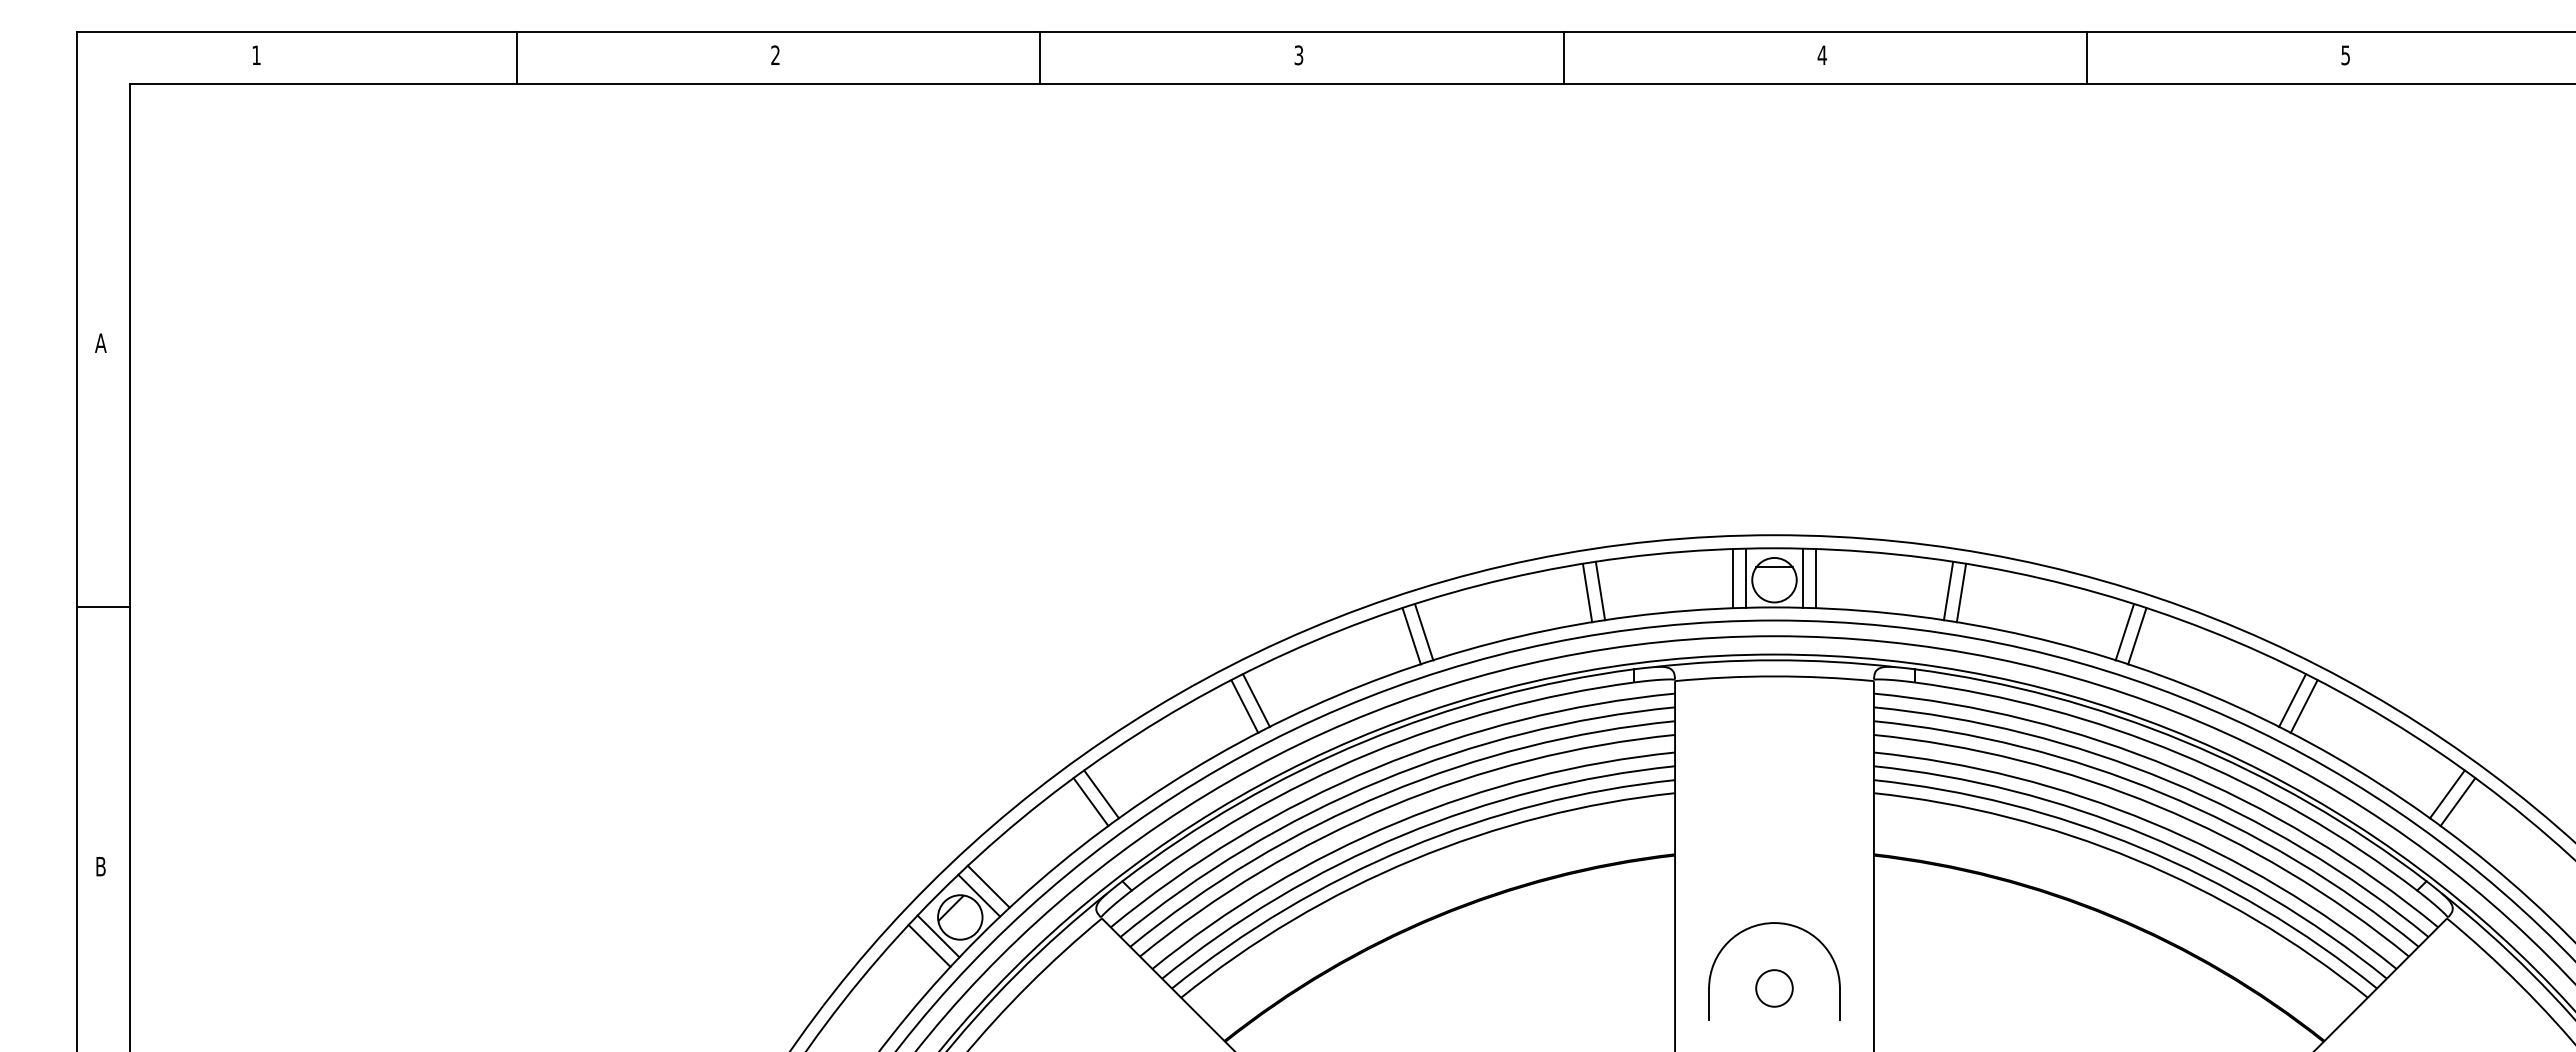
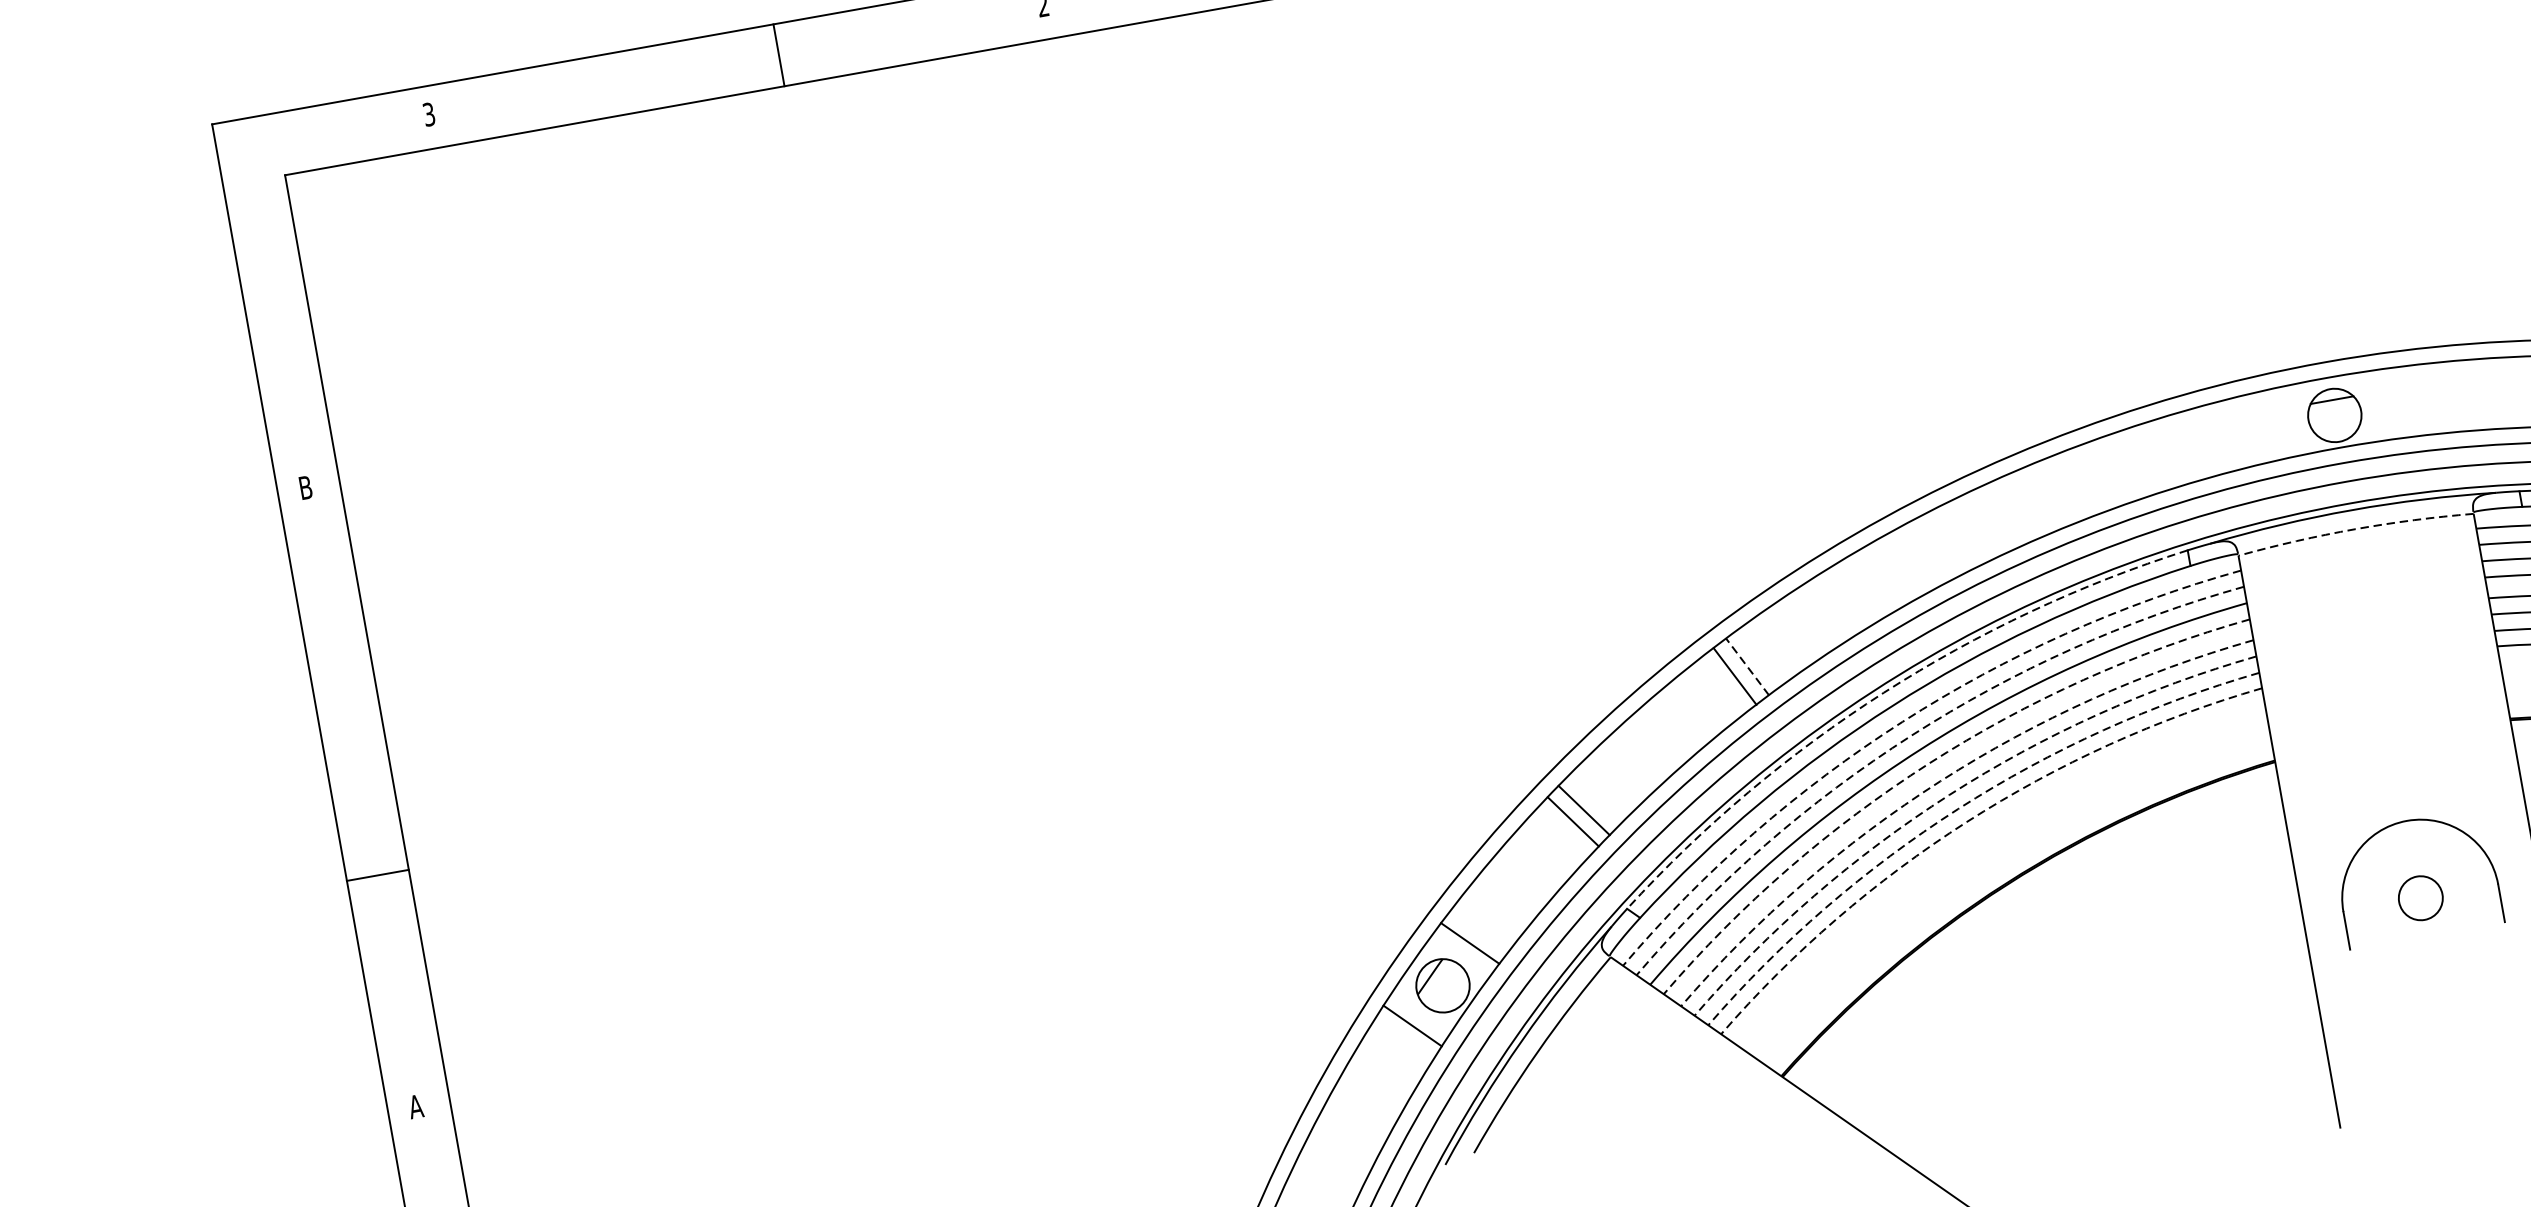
text: (256, 55) -> (429, 114), 1 -> 3
line: (516, 57) -> (778, 54), moved
text: (100, 342) -> (305, 486), A -> B
line: (1745, 577) -> (2299, 418), removed
line: (1803, 577) -> (2368, 406), removed
line: (1732, 578) -> (2284, 422), removed
line: (1816, 578) -> (2384, 404), removed
line: (1600, 590) -> (2131, 464), removed
line: (1587, 592) -> (2116, 469), removed
line: (103, 607) -> (377, 875), moved
line: (1424, 632) -> (1931, 551), removed
line: (1411, 636) -> (1917, 558), removed
arc: (1774, 676) -> (2355, 529), solid -> dashed
line: (1256, 700) -> (1747, 666), solid -> dashed
arc: (1364, 741) -> (1883, 692), solid -> dashed
arc: (1375, 768) -> (1902, 722), solid -> dashed
arc: (1380, 780) -> (1911, 735), solid -> dashed
arc: (1391, 806) -> (1929, 763), solid -> dashed
arc: (1397, 822) -> (1940, 781), solid -> dashed
arc: (1403, 835) -> (1949, 795), solid -> dashed
arc: (1408, 847) -> (1958, 808), solid -> dashed
arc: (1413, 859) -> (1966, 821), solid -> dashed
text: (100, 866) -> (415, 1106), B -> A
line: (979, 895) -> (1461, 955), removed
line: (938, 936) -> (1421, 1012), removed

